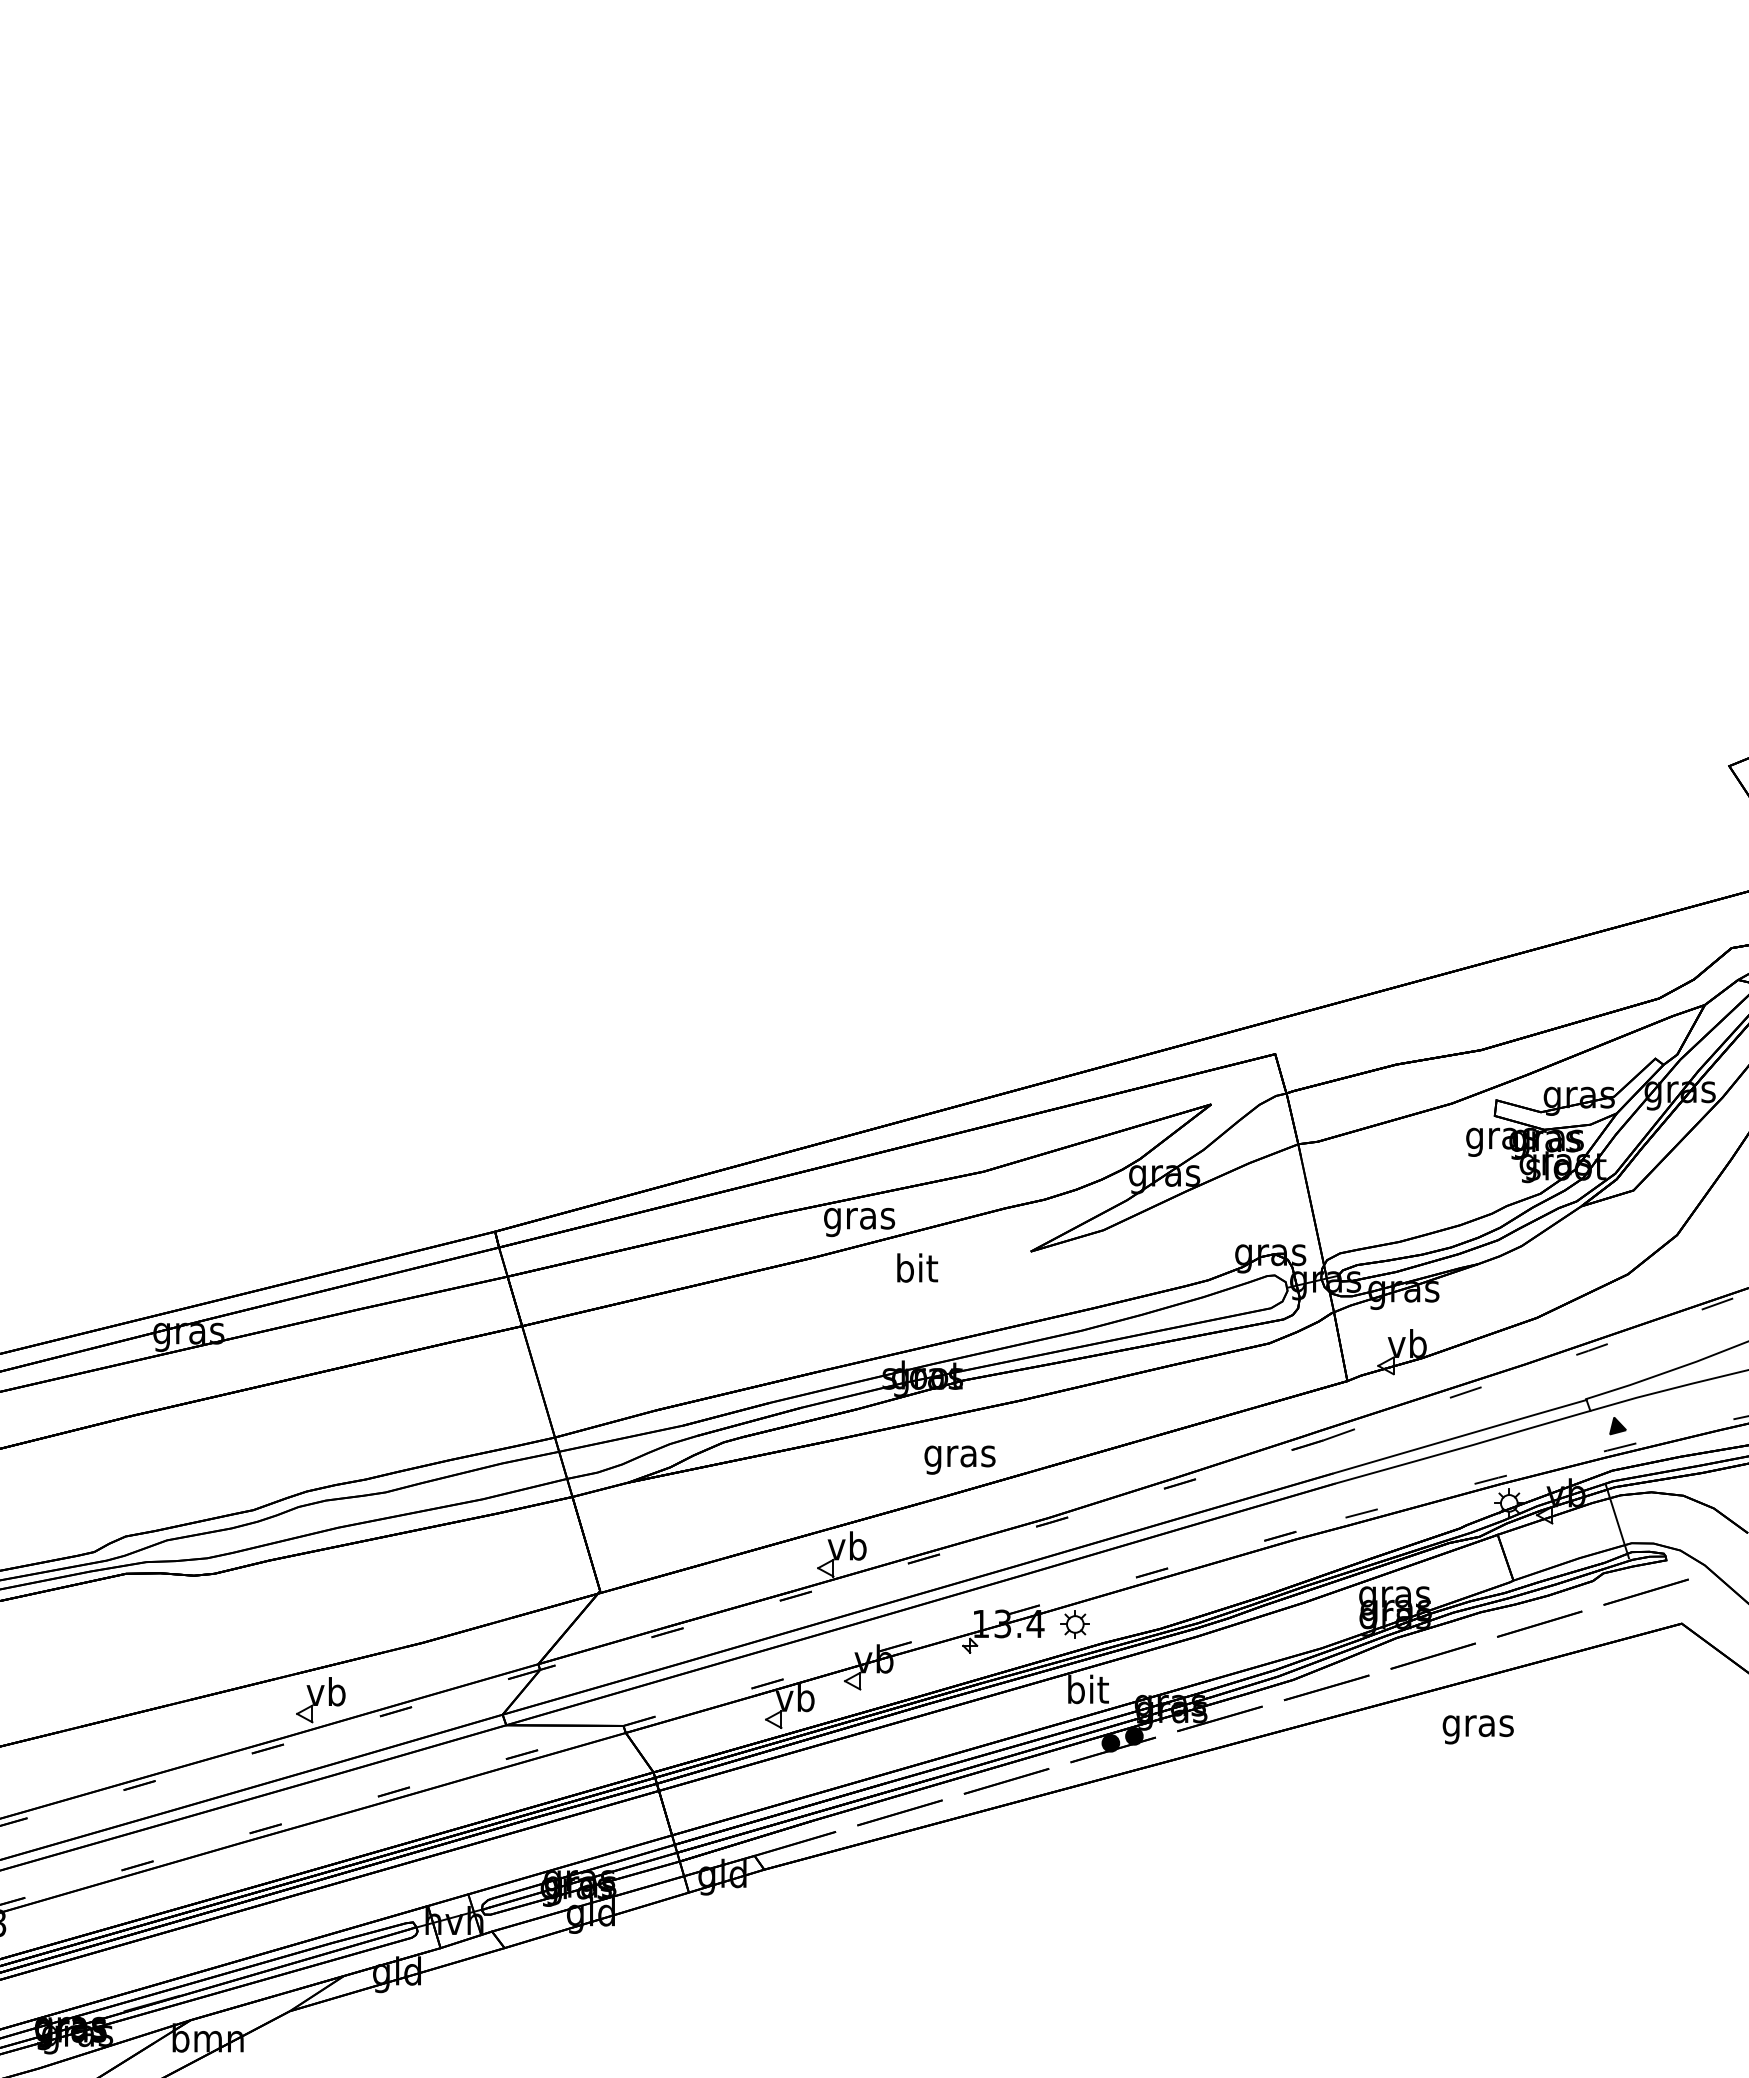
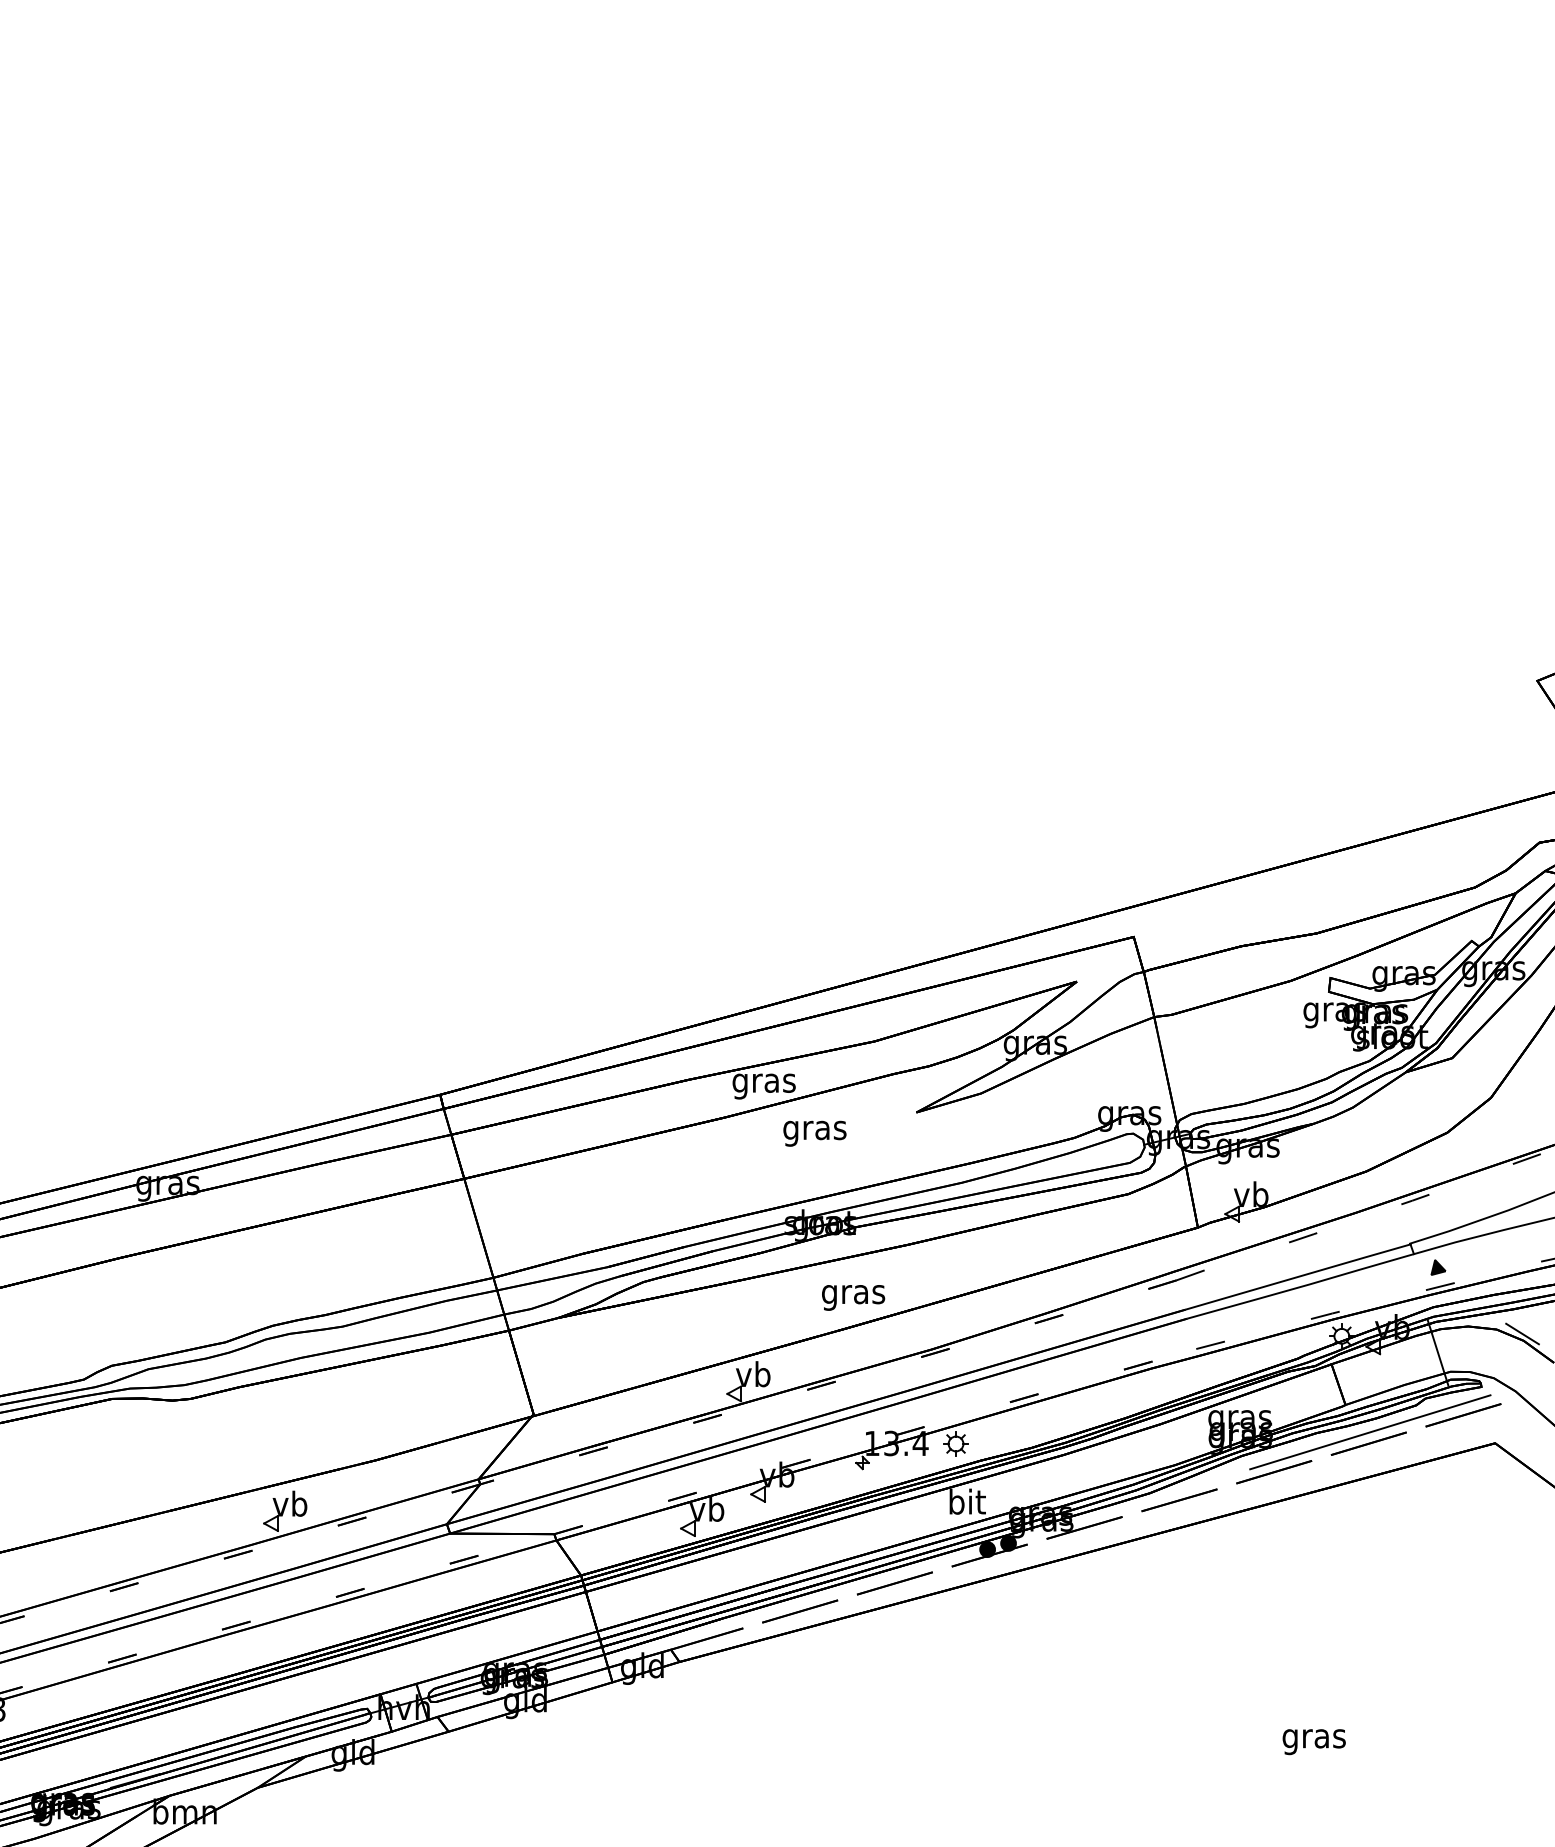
text: (916, 1271) -> (814, 1130), bit -> gras
line: (1712, 1500) -> (1522, 1333), added
line: (1541, 1610) -> (1370, 1431), added
text: (1477, 1729) -> (1313, 1741), moved

